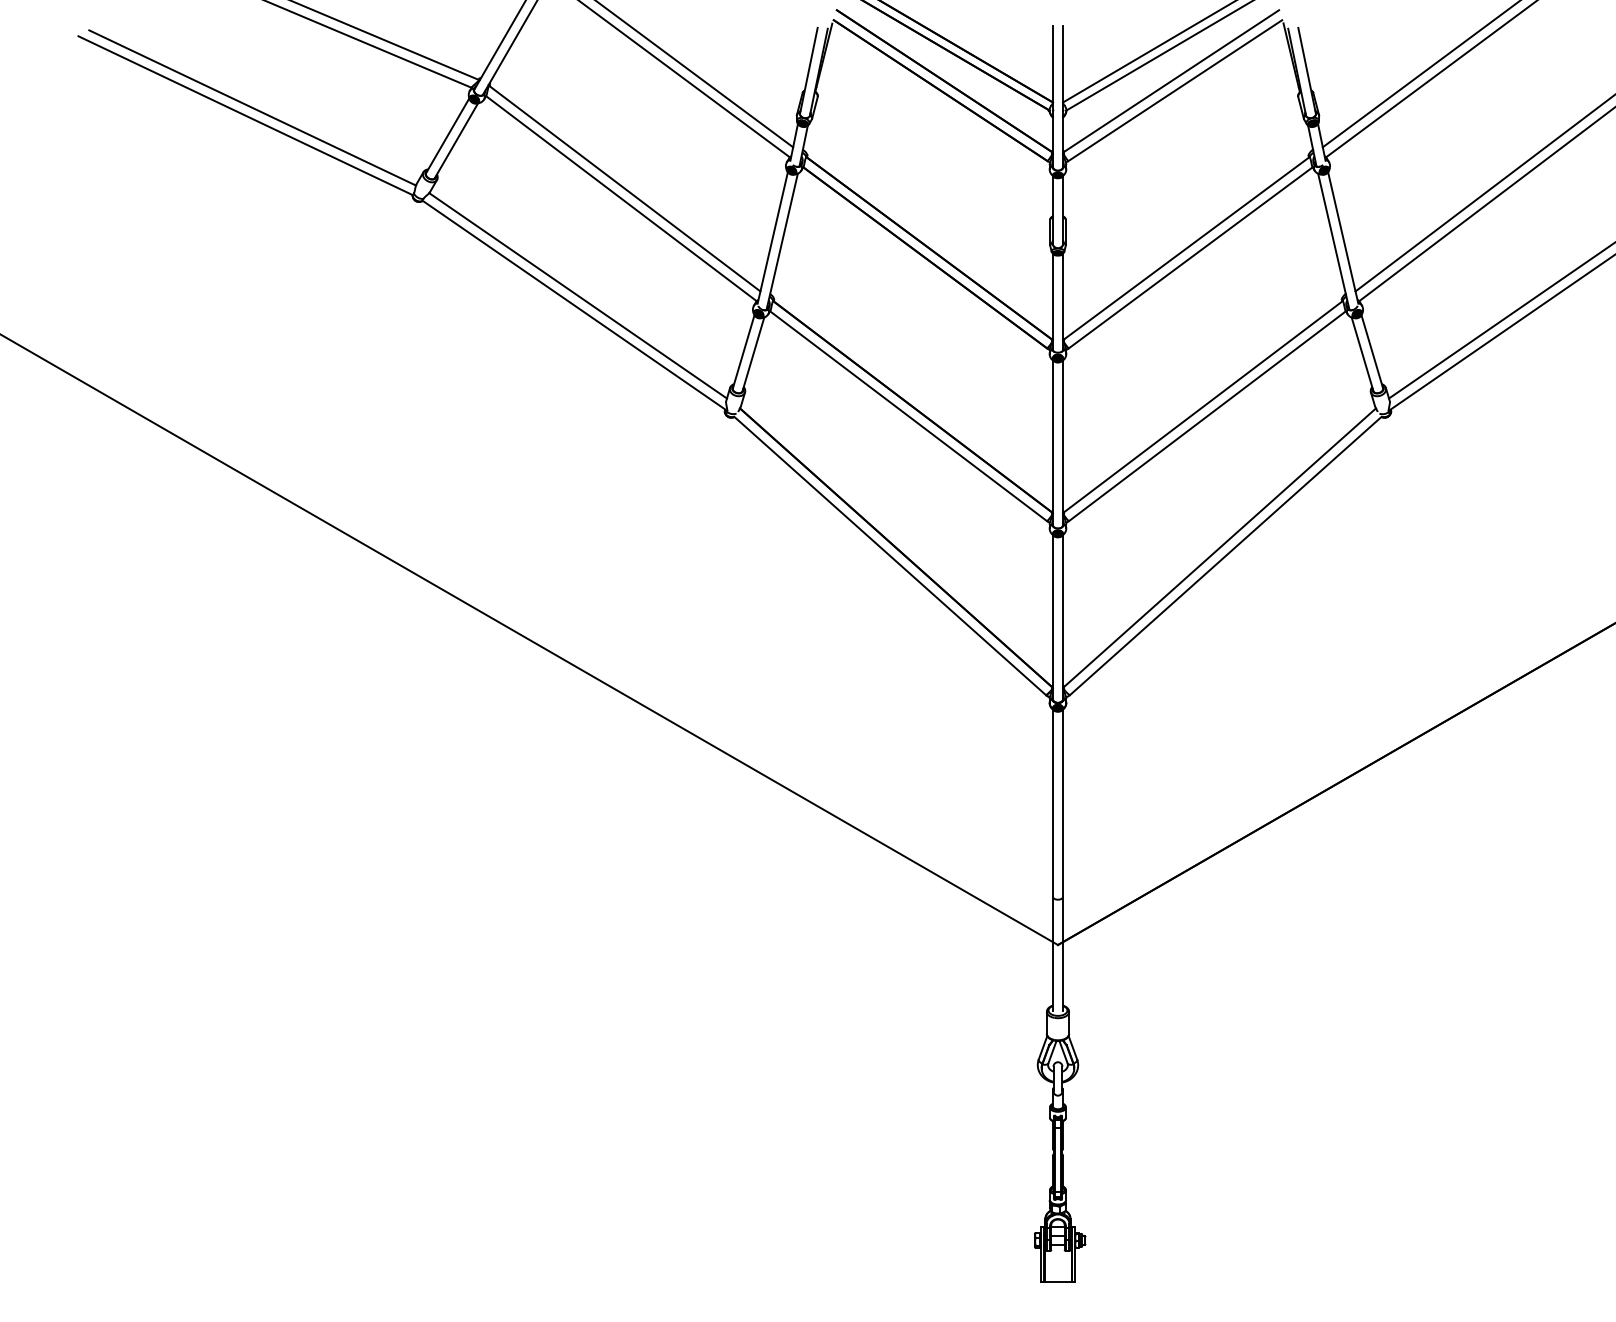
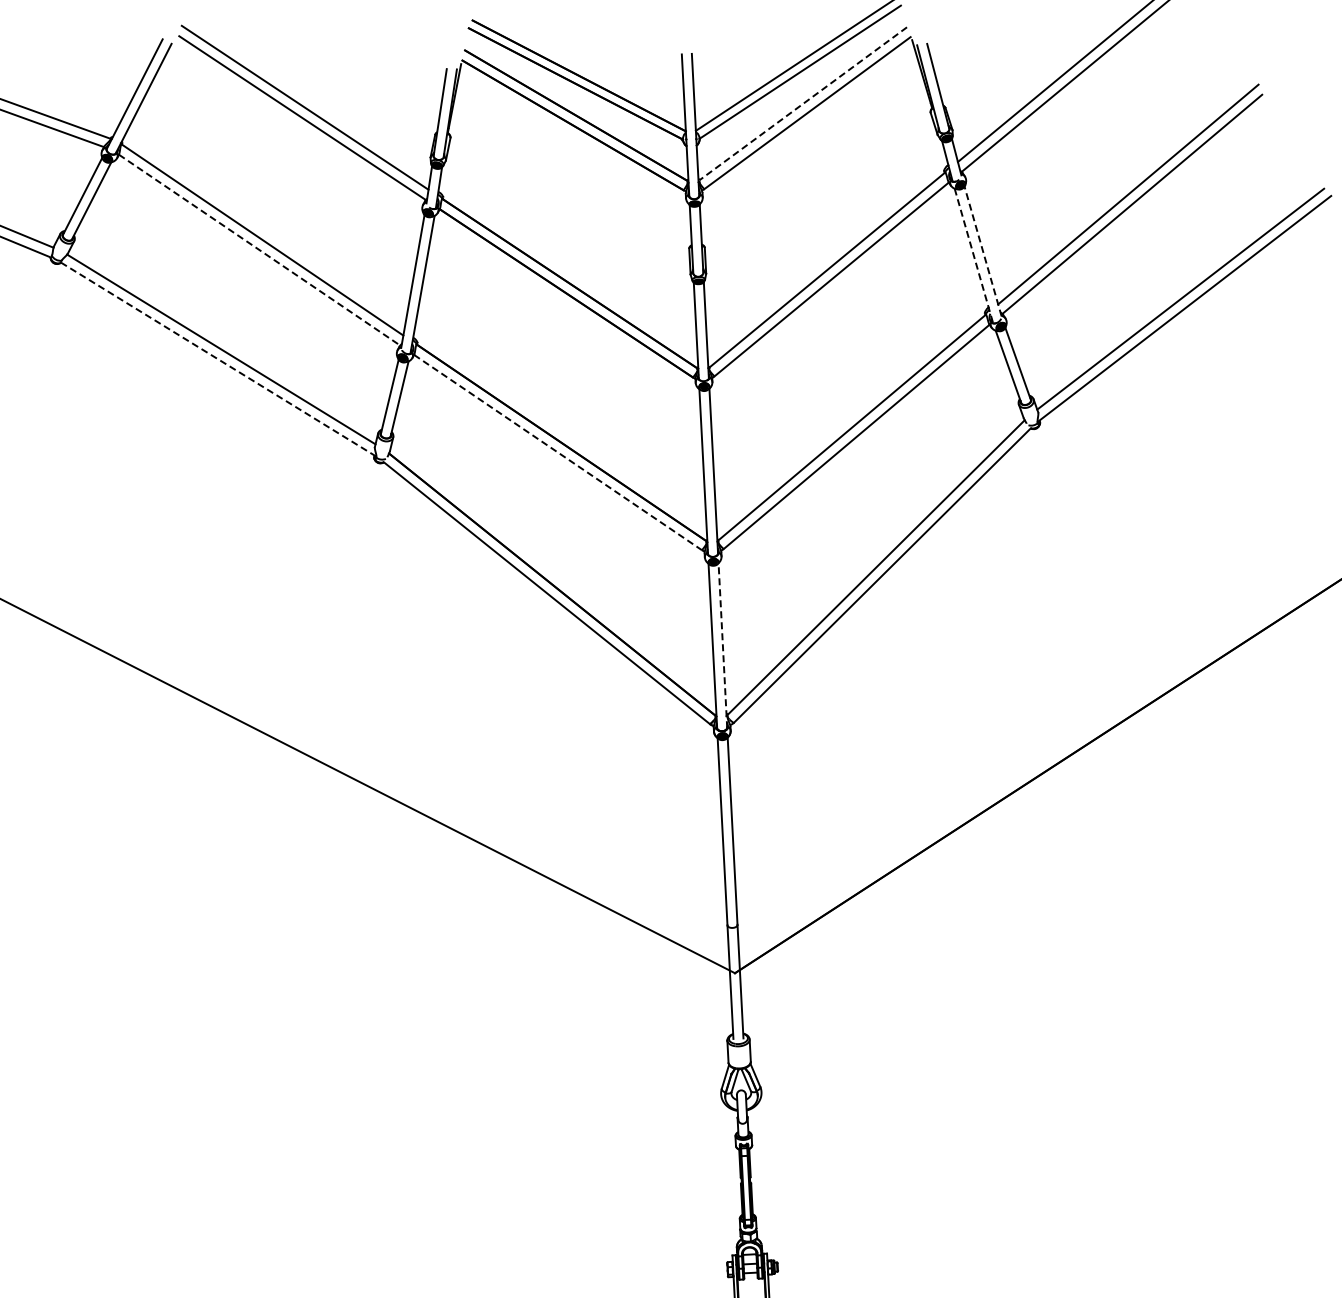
line: (1171, 81) -> (803, 104), solid -> dashed
line: (621, 198) -> (259, 249), solid -> dashed
line: (1343, 237) -> (983, 251), solid -> dashed
line: (1333, 241) -> (973, 255), solid -> dashed
line: (575, 306) -> (219, 360), solid -> dashed
line: (908, 416) -> (557, 452), solid -> dashed
line: (1063, 617) -> (723, 645), solid -> dashed

